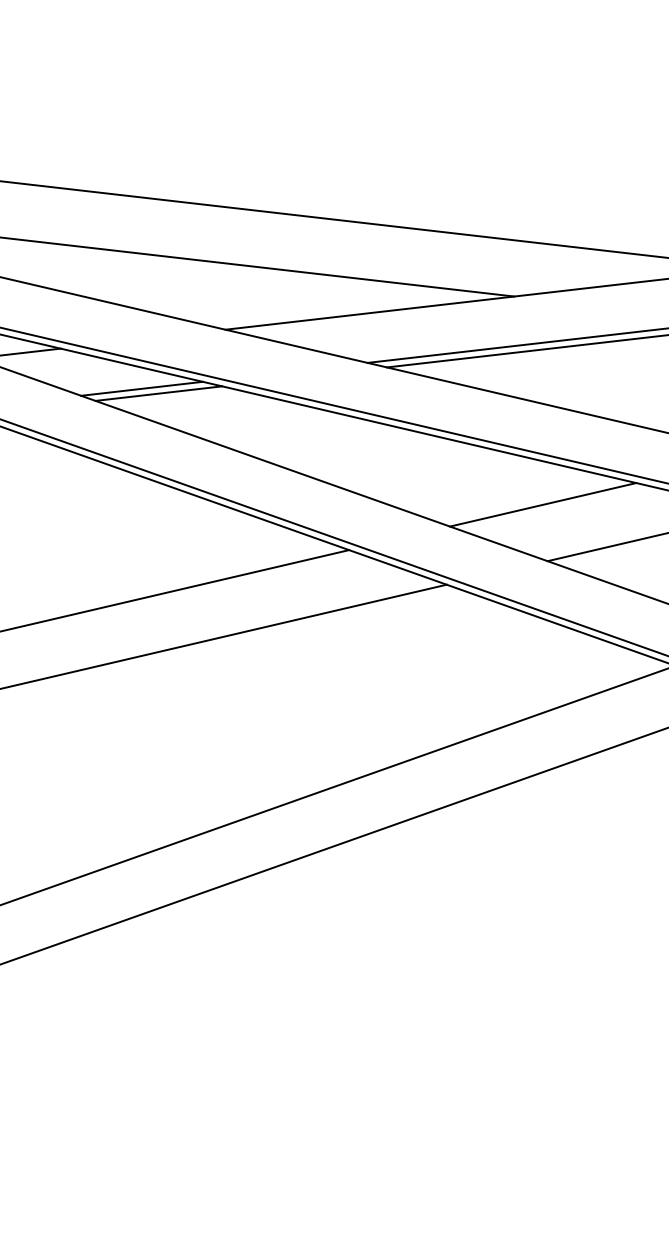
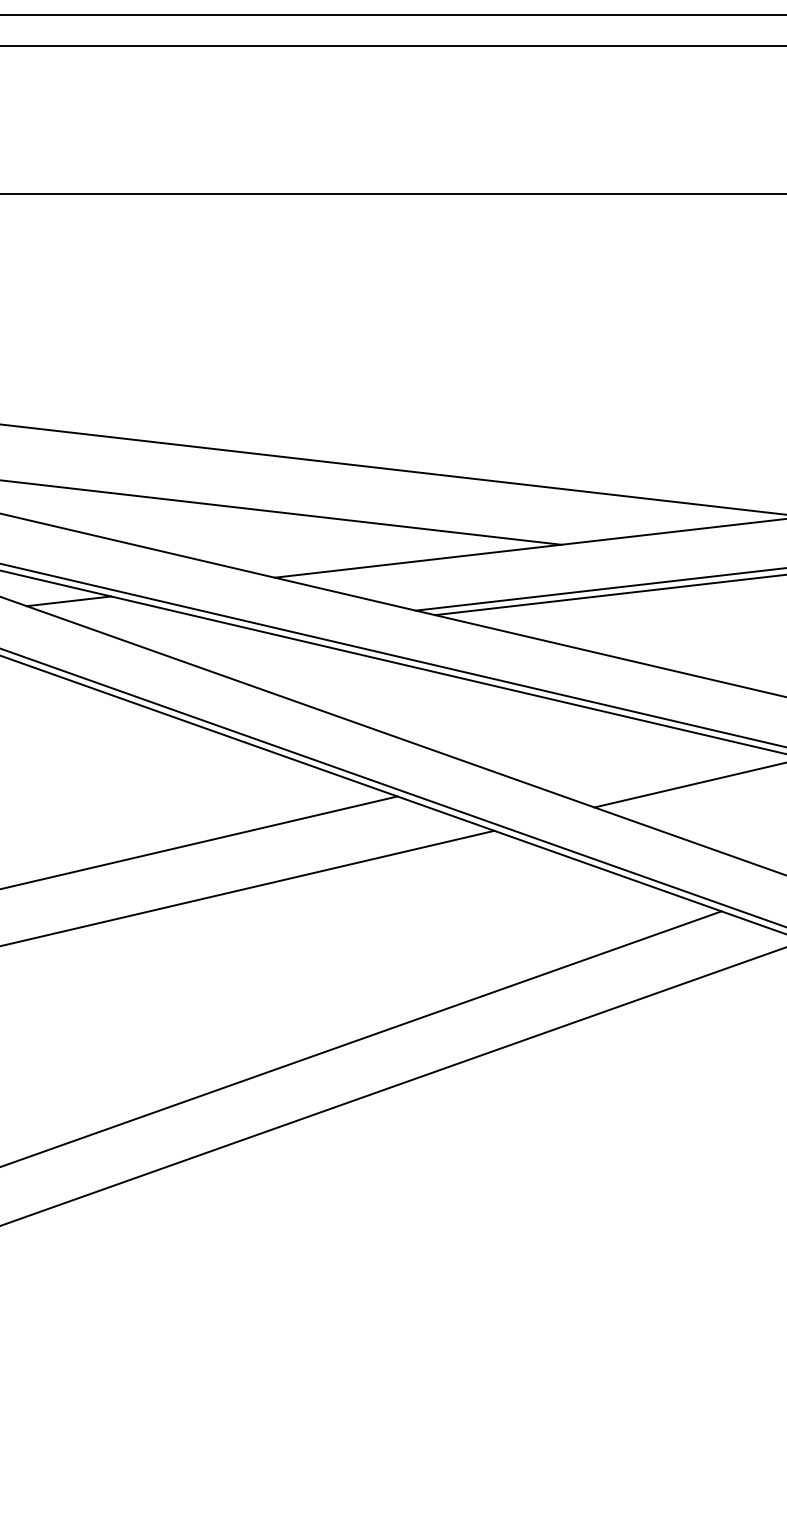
line: (141, 388) -> (191, 636), removed
line: (158, 392) -> (208, 640), removed
line: (542, 504) -> (589, 751), removed

